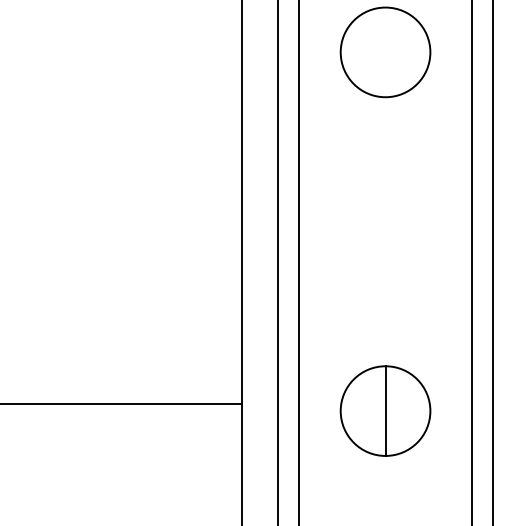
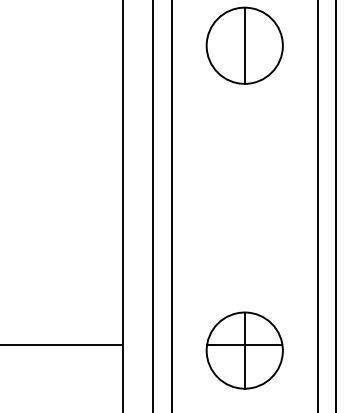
line: (385, 52) -> (244, 45), added
line: (384, 403) -> (243, 344), added

